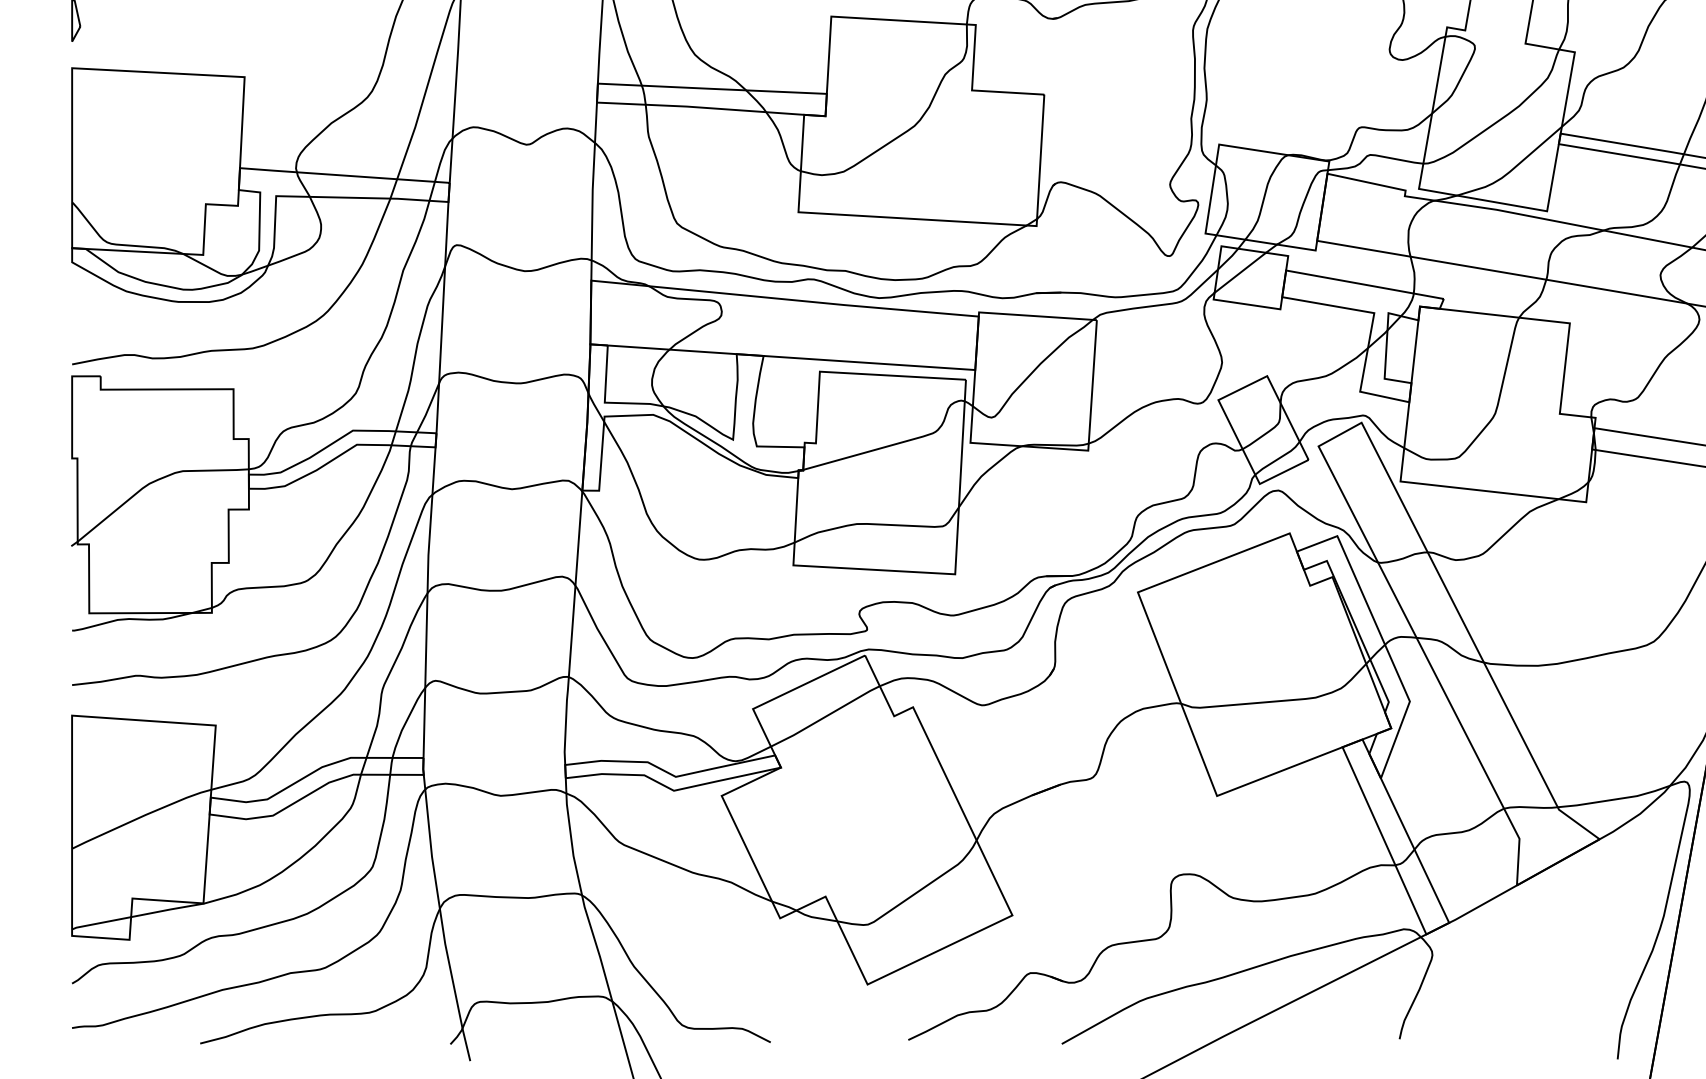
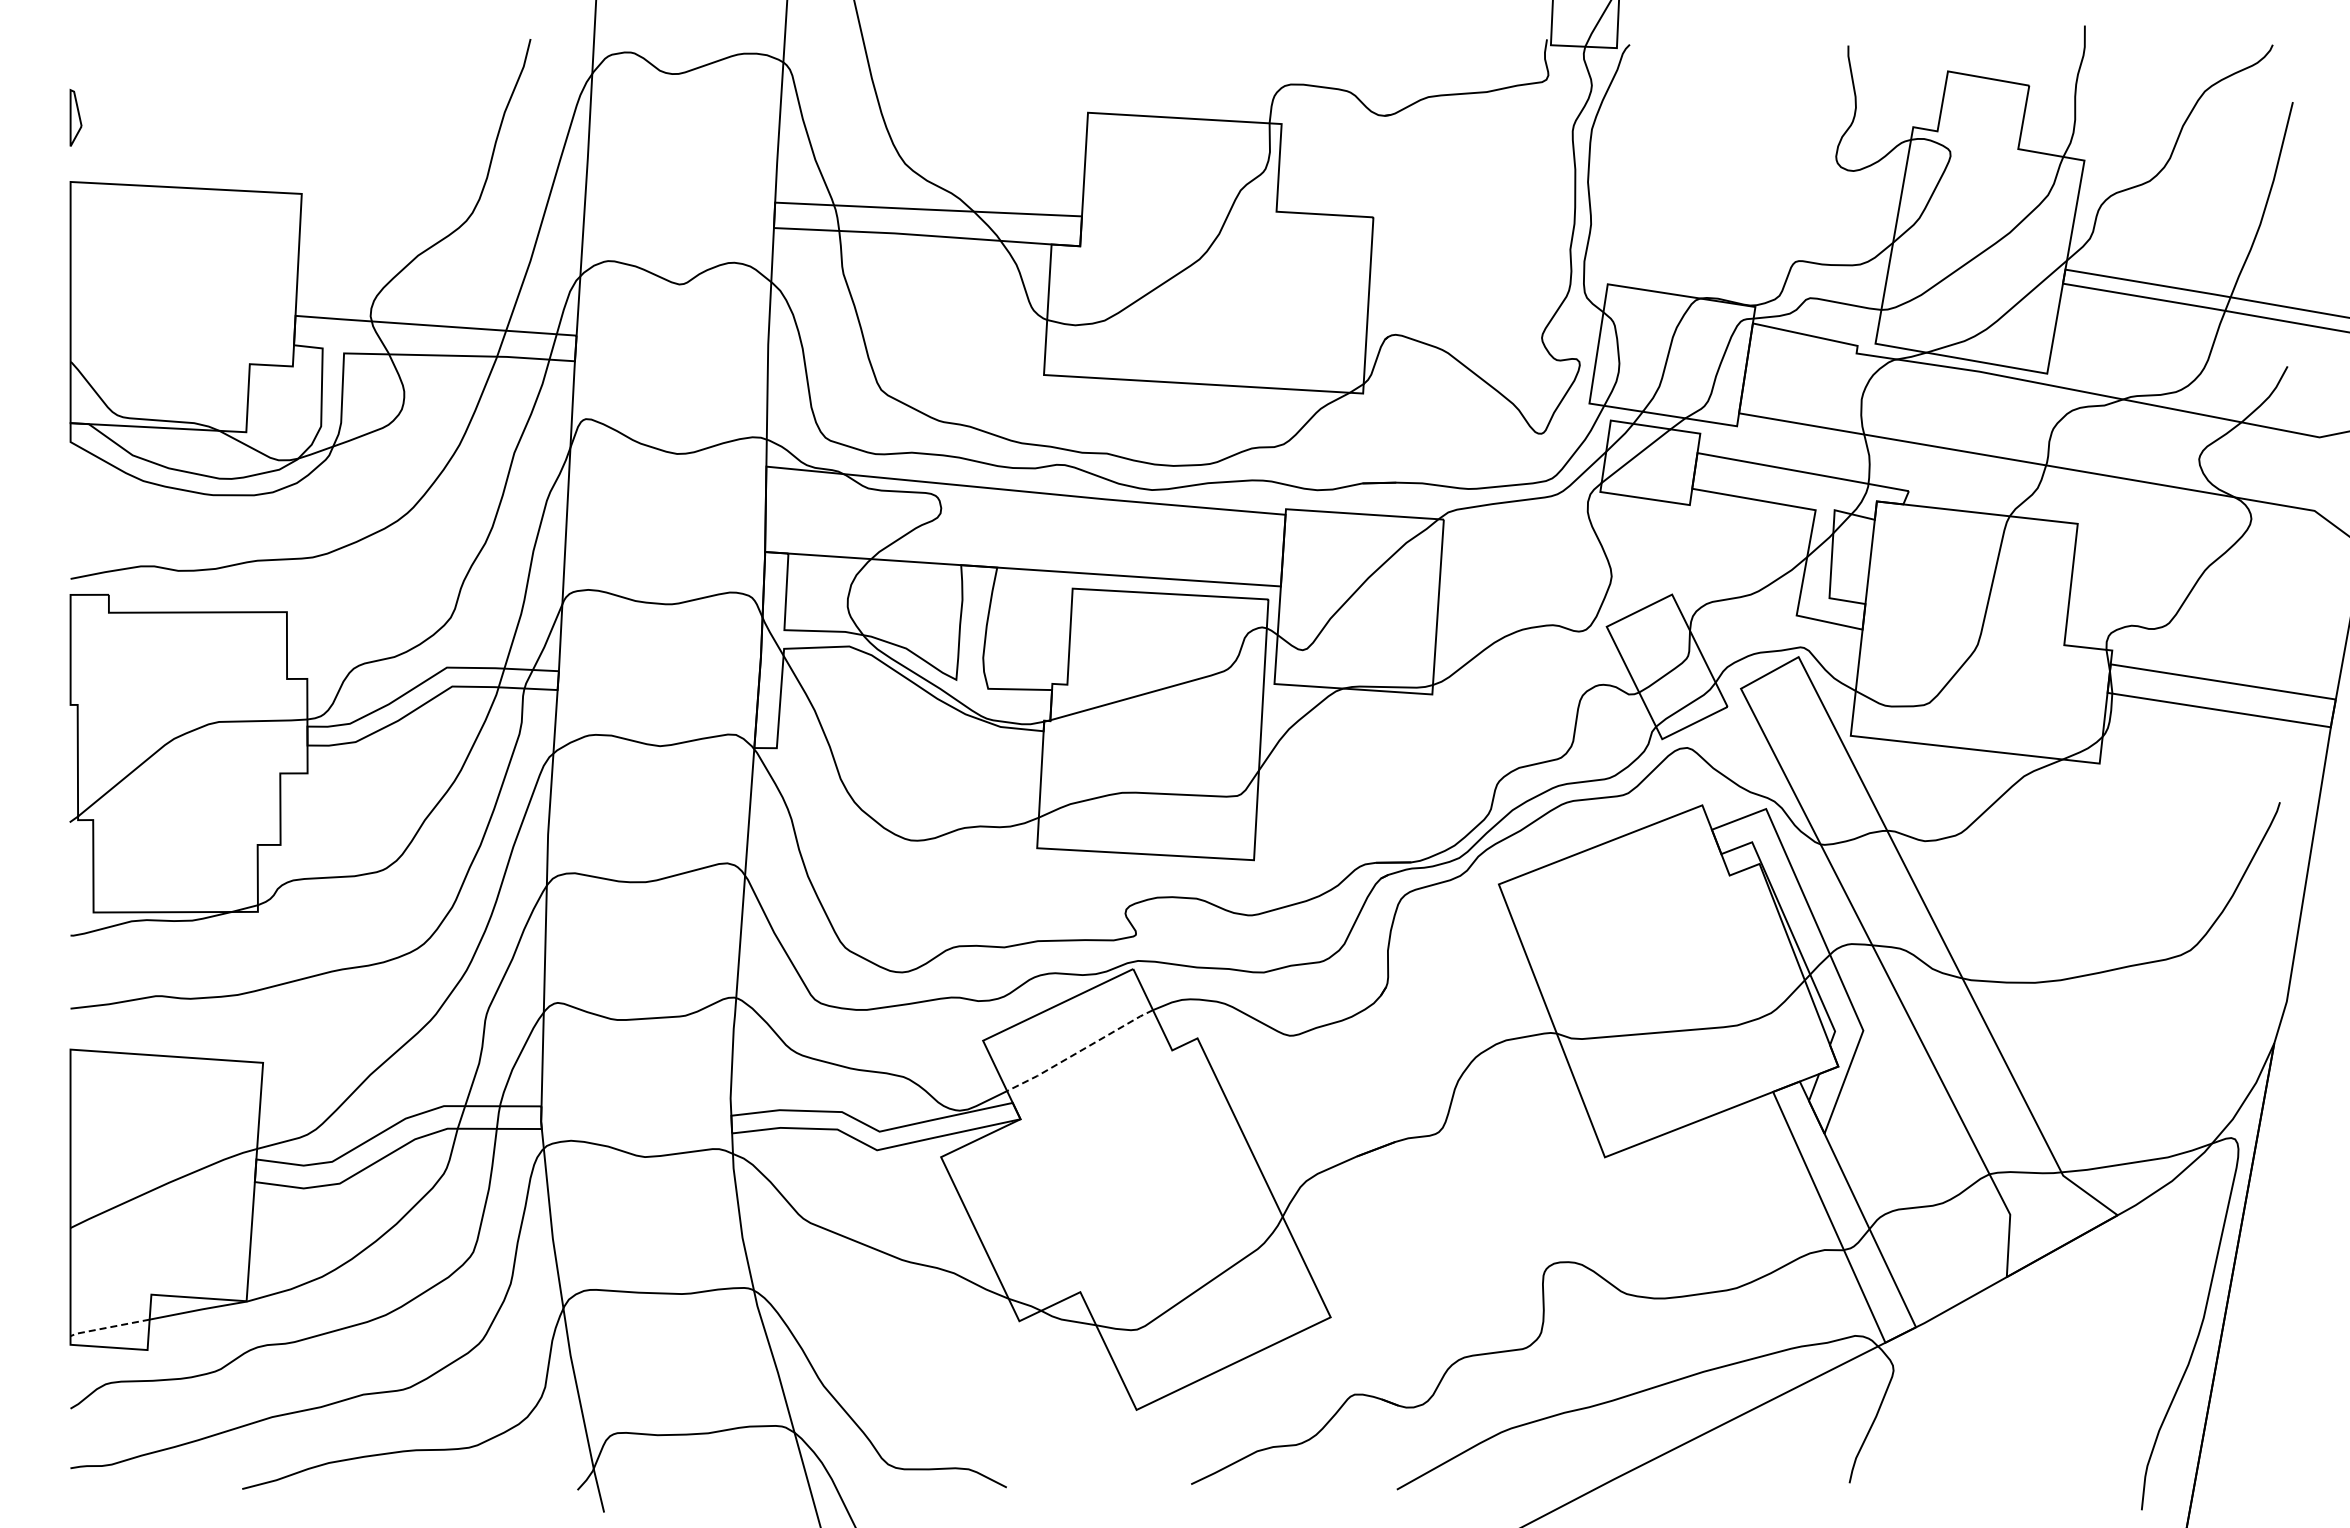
line: (825, 716) -> (1080, 1050), solid -> dashed
line: (100, 923) -> (108, 1327), solid -> dashed

